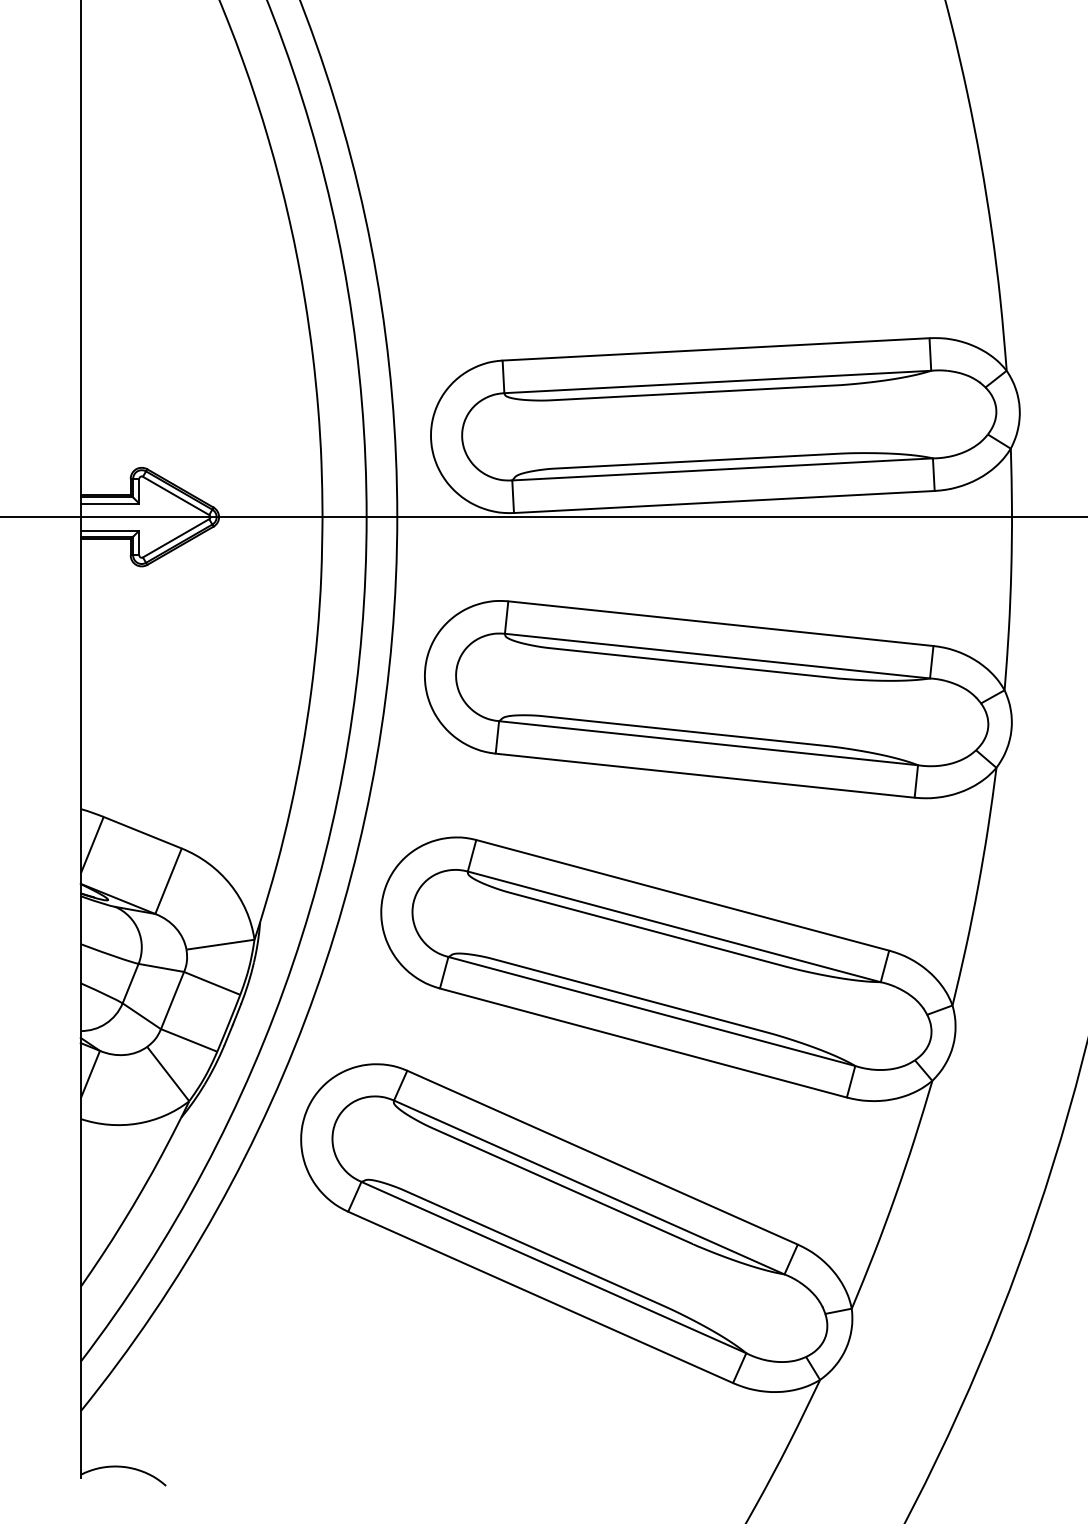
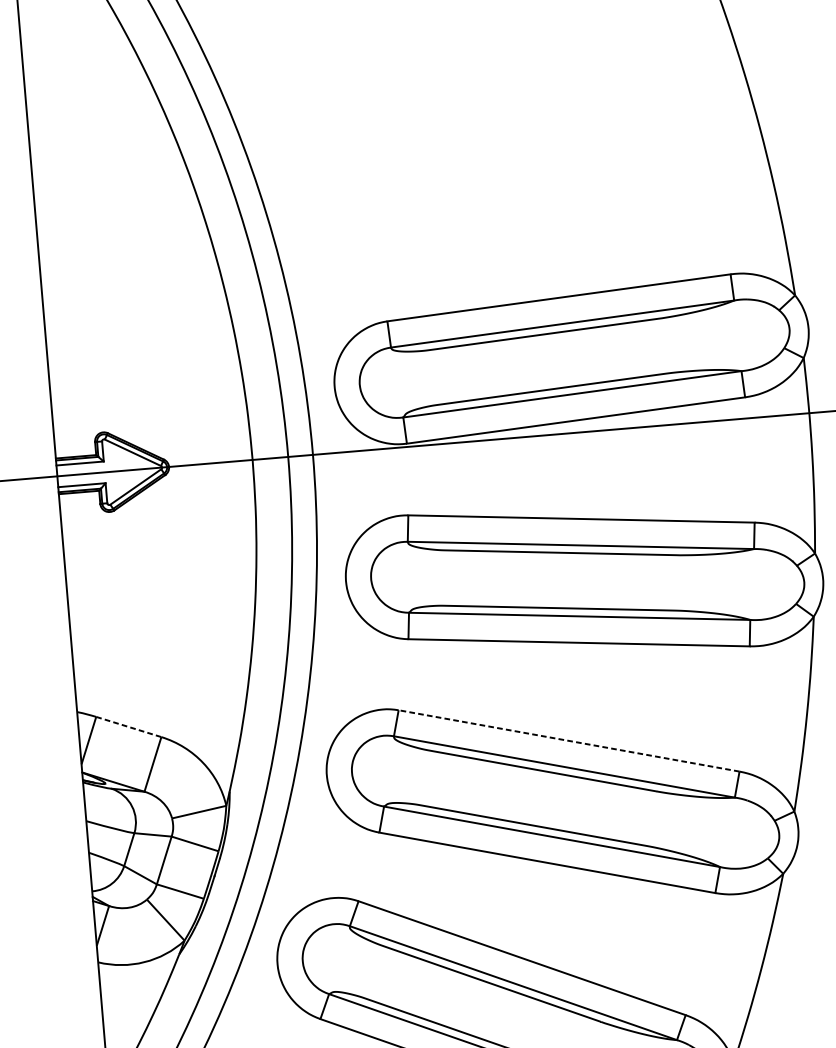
line: (143, 832) -> (129, 726), solid -> dashed
line: (682, 895) -> (568, 741), solid -> dashed

